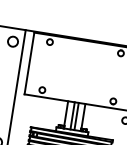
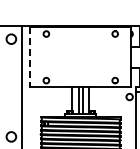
line: (29, 63) -> (30, 57), solid -> dashed

